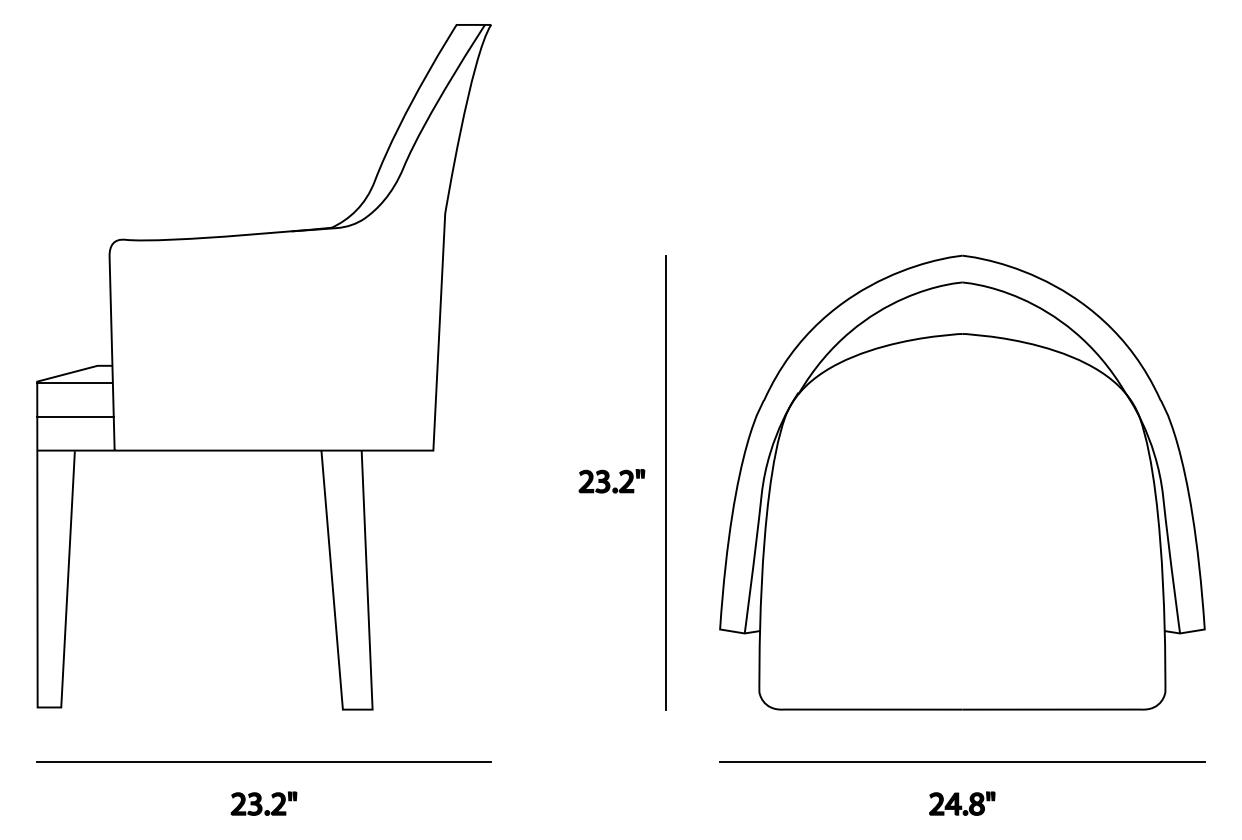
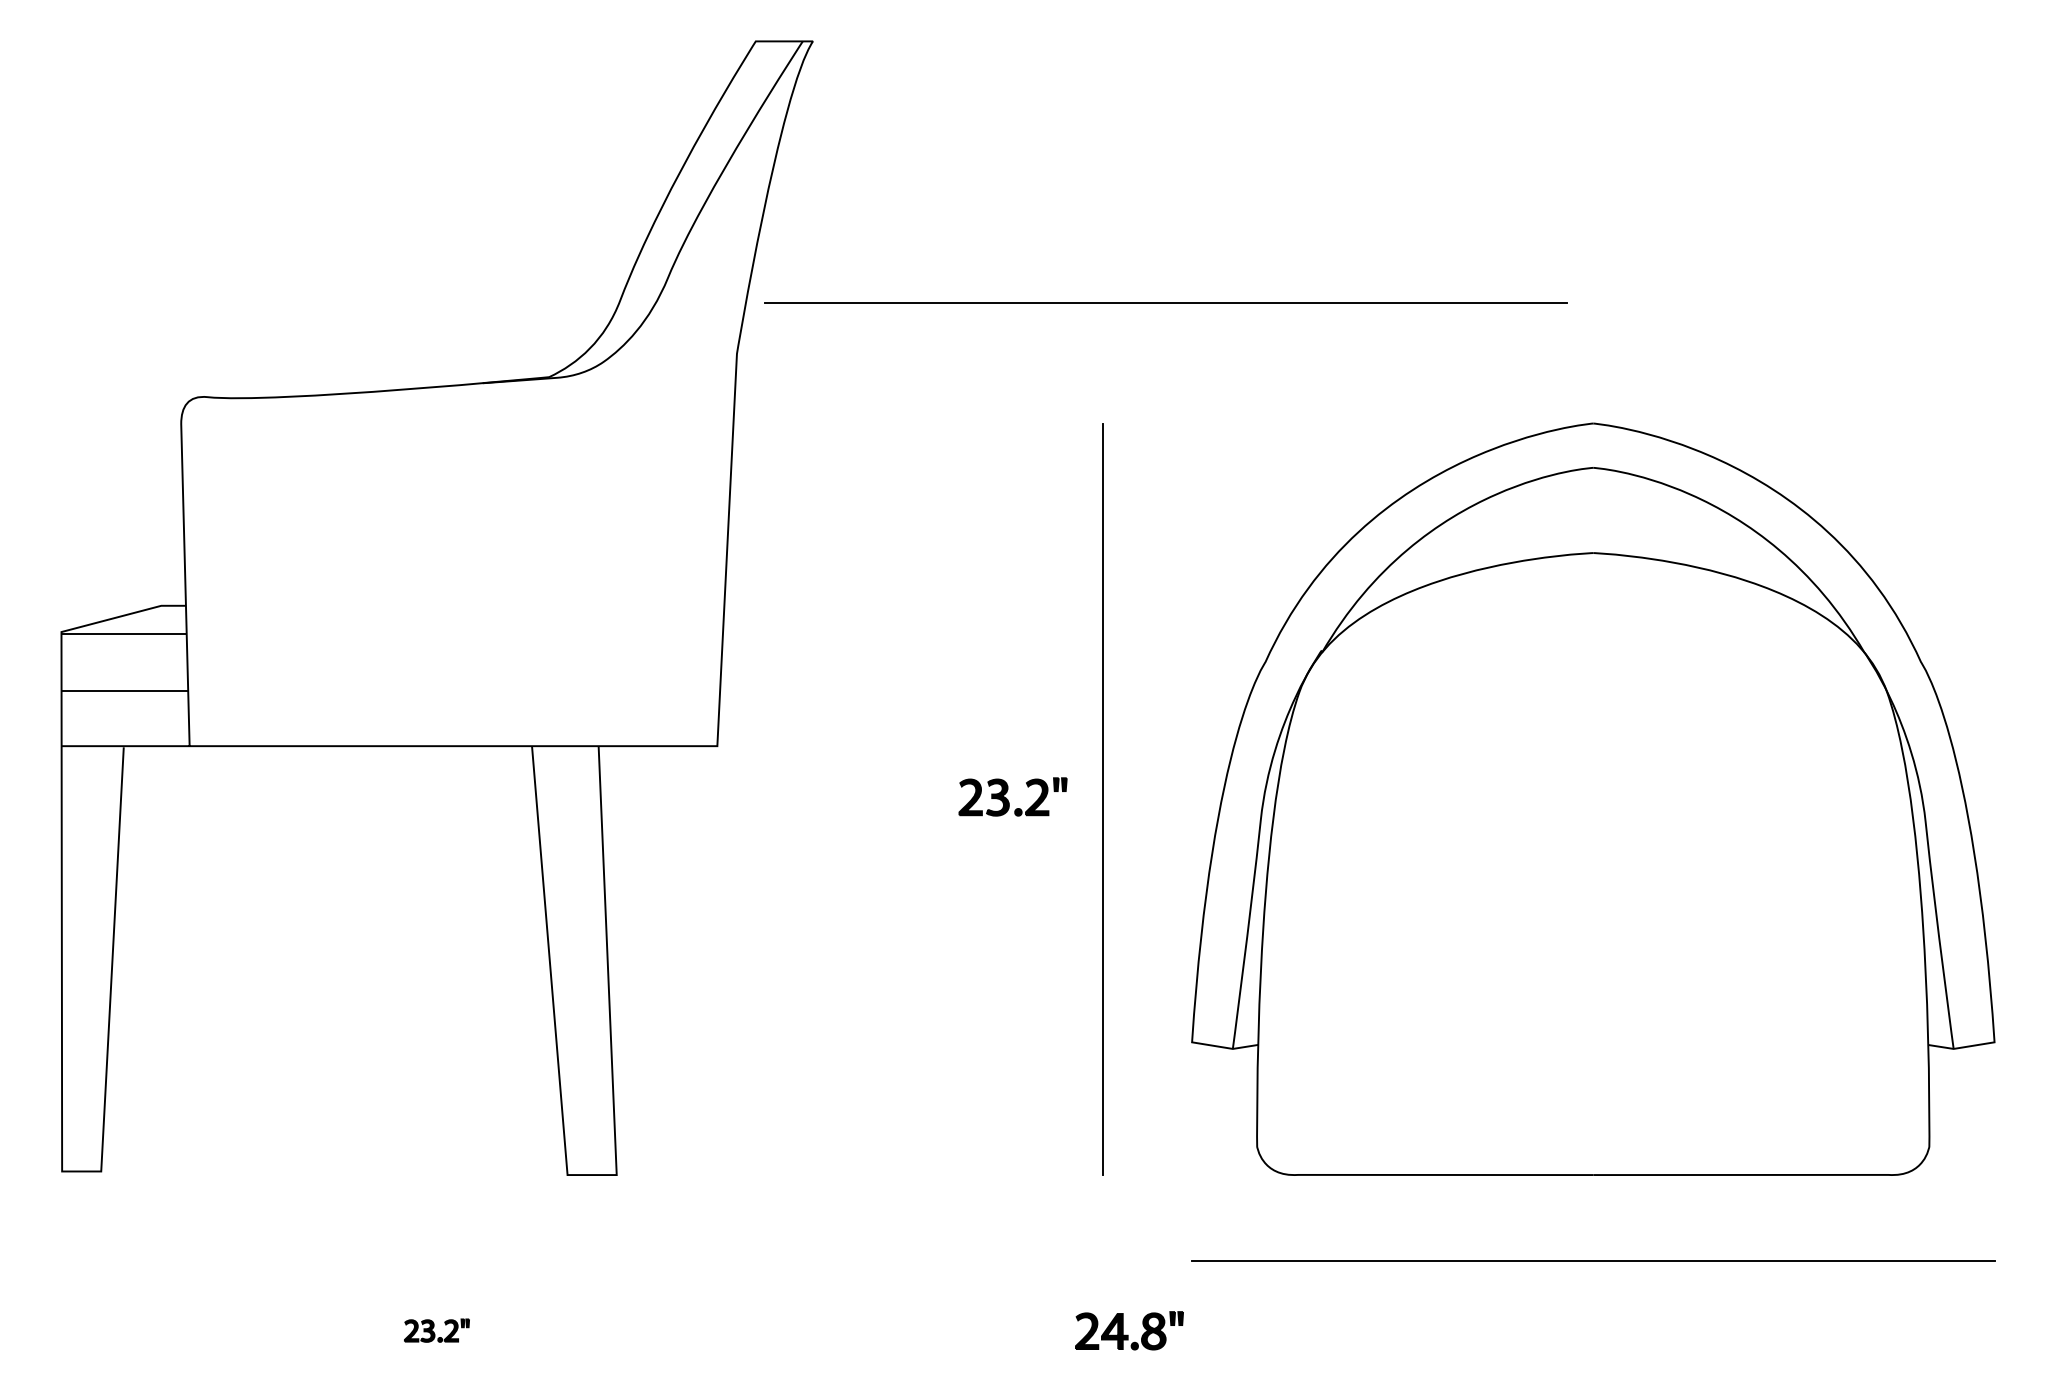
line: (704, 182) -> (1166, 302), added
line: (264, 761) -> (437, 1260), removed
part: (263, 803) -> (436, 1330), size x0.6
part: (962, 803) -> (1129, 1330), moved

